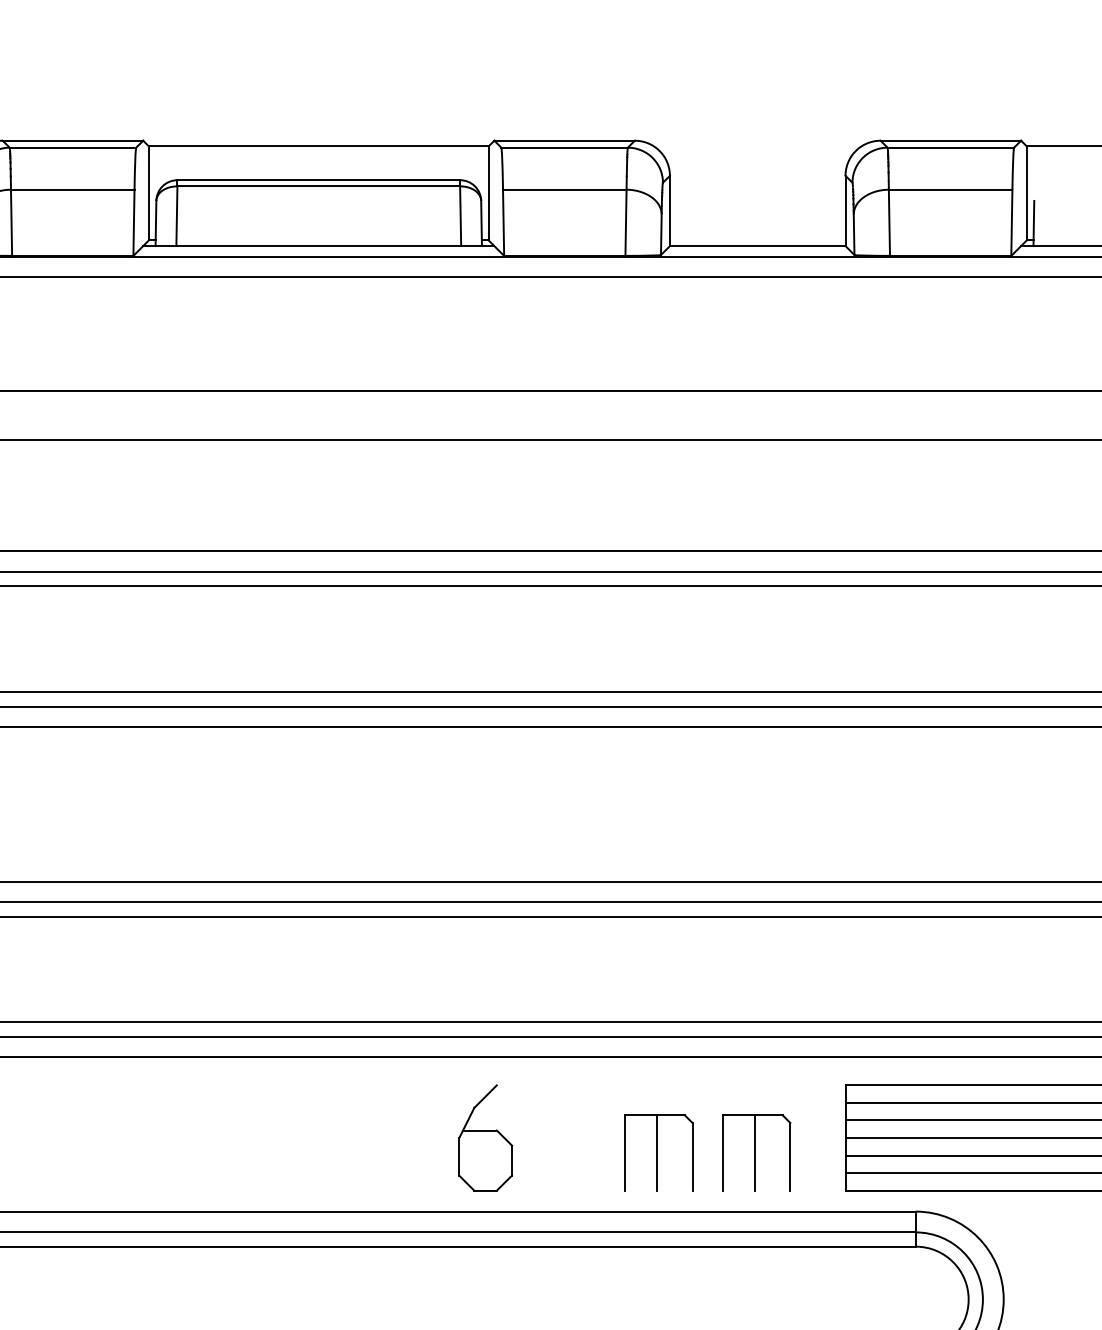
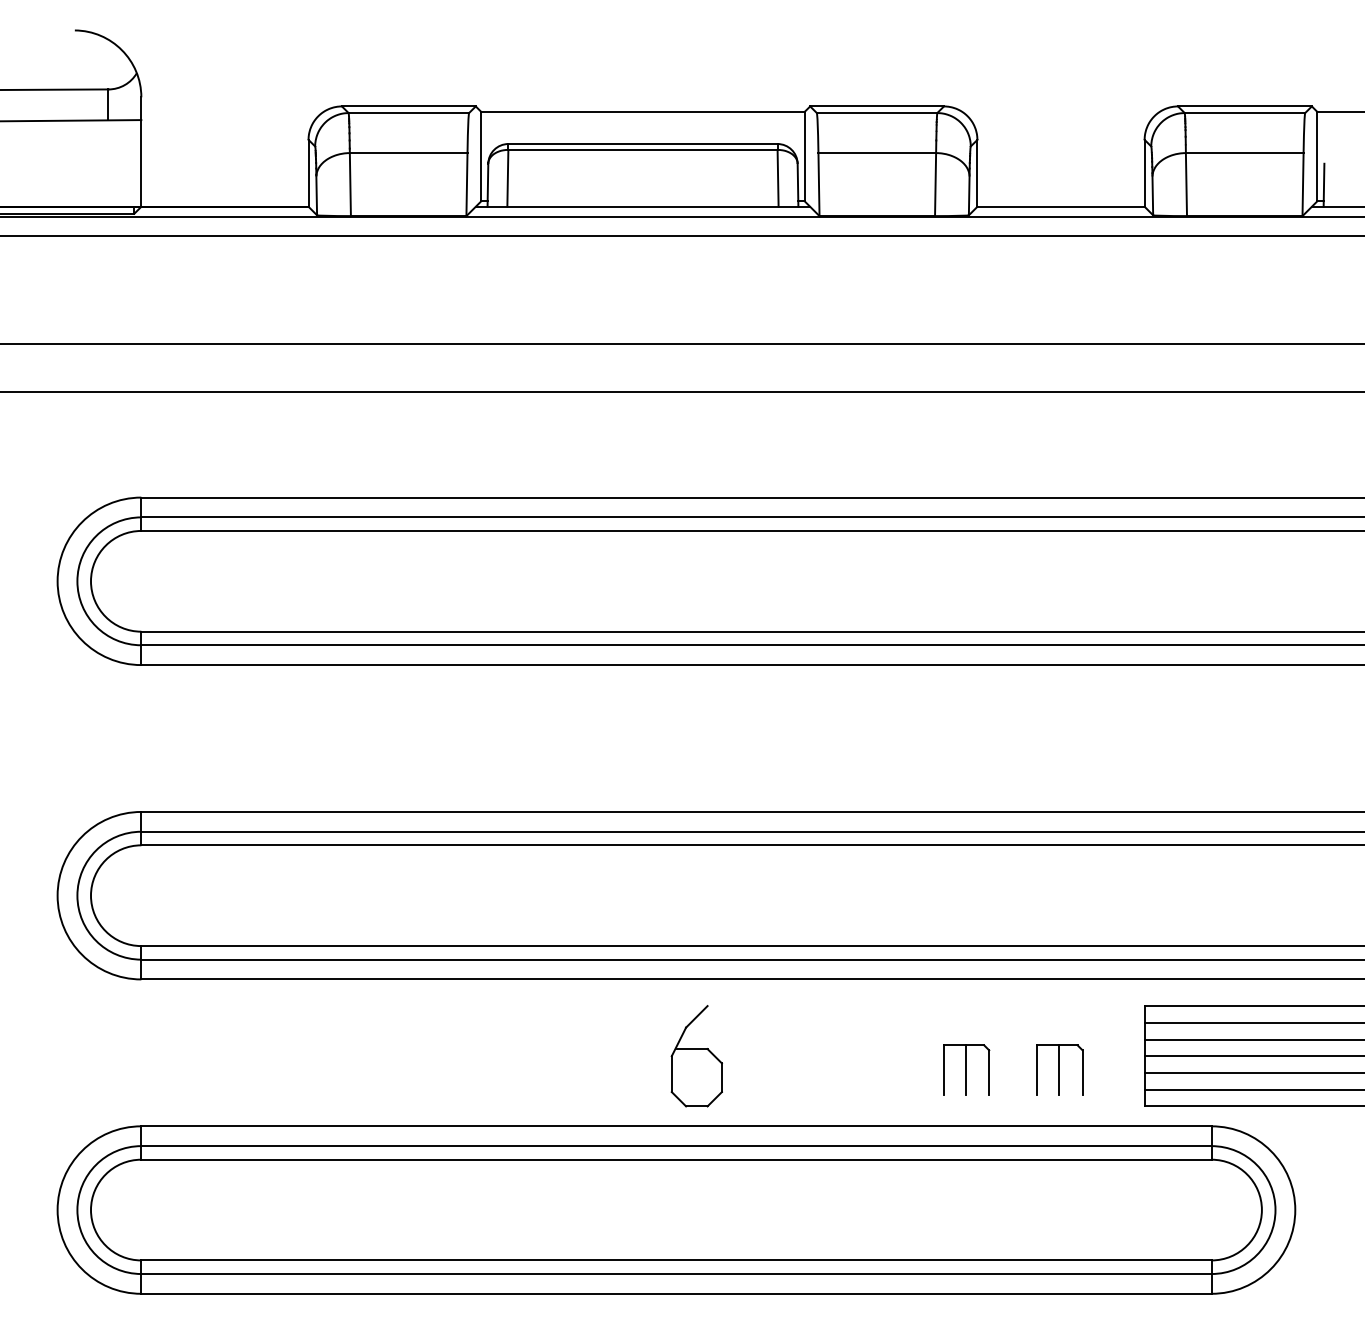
part: (485, 1138) -> (696, 1056), moved
part: (658, 1151) -> (966, 1069), size x0.7
part: (757, 1151) -> (1060, 1069), size x0.7

